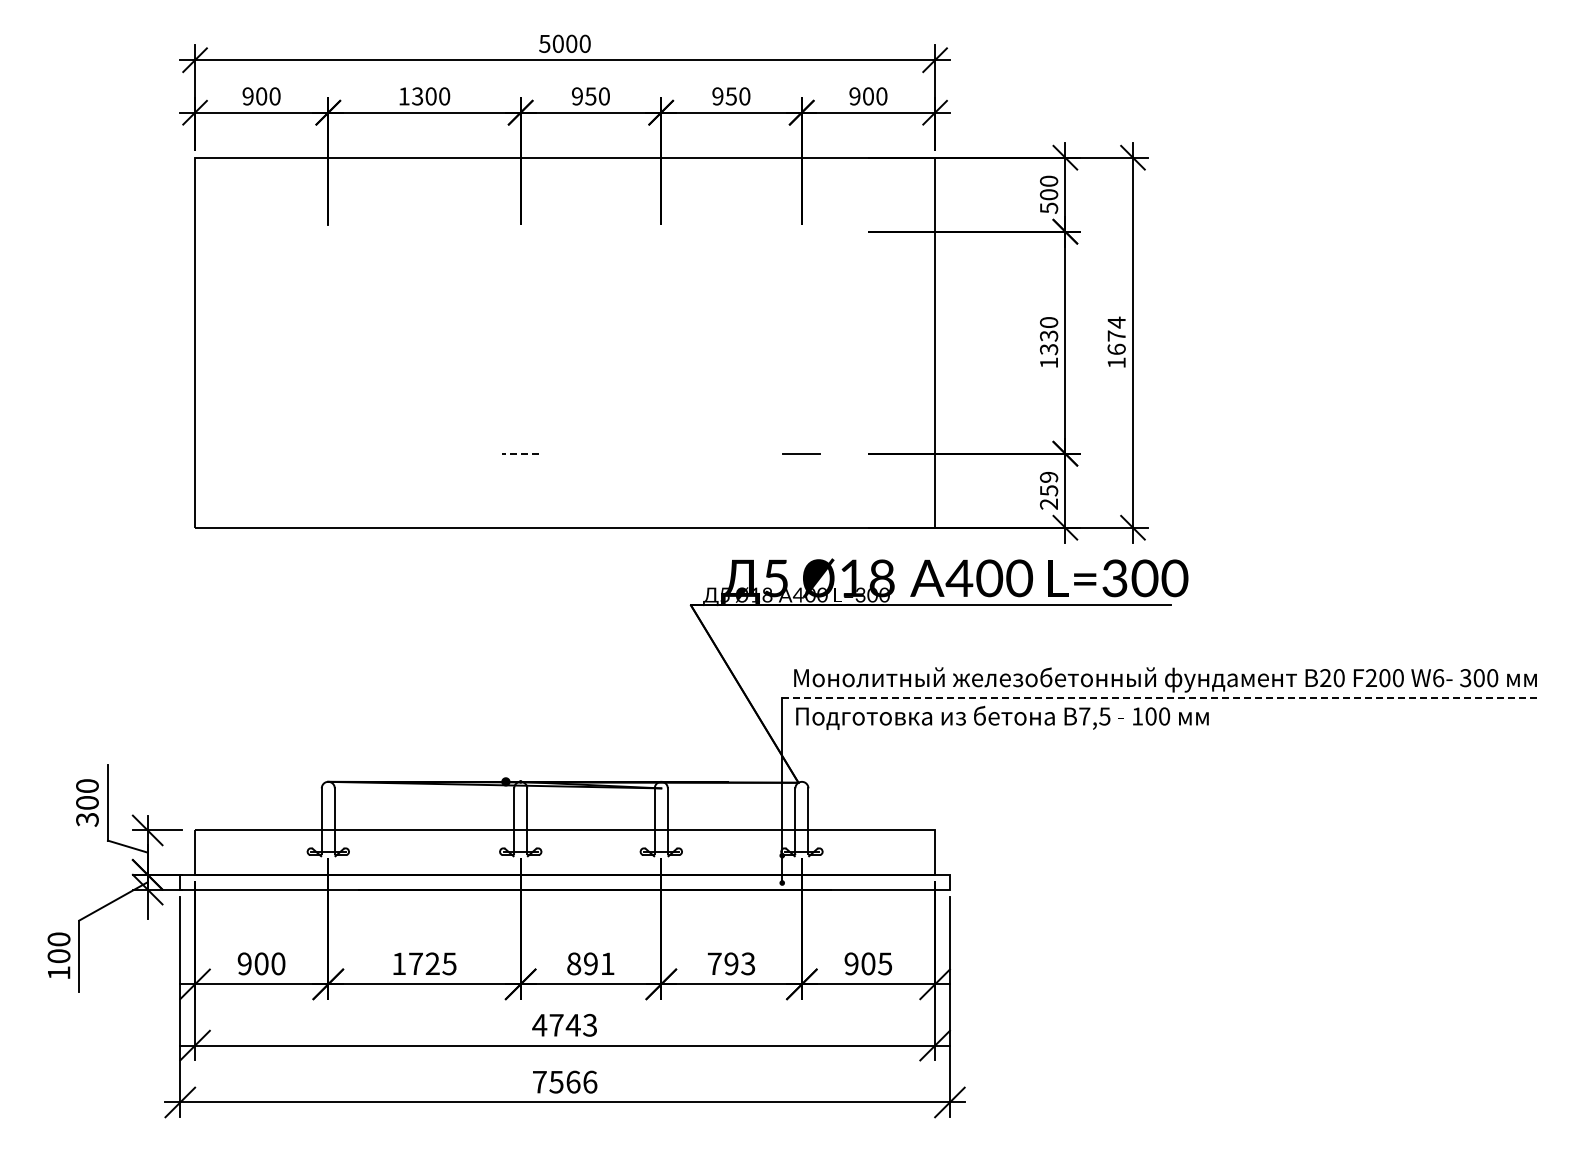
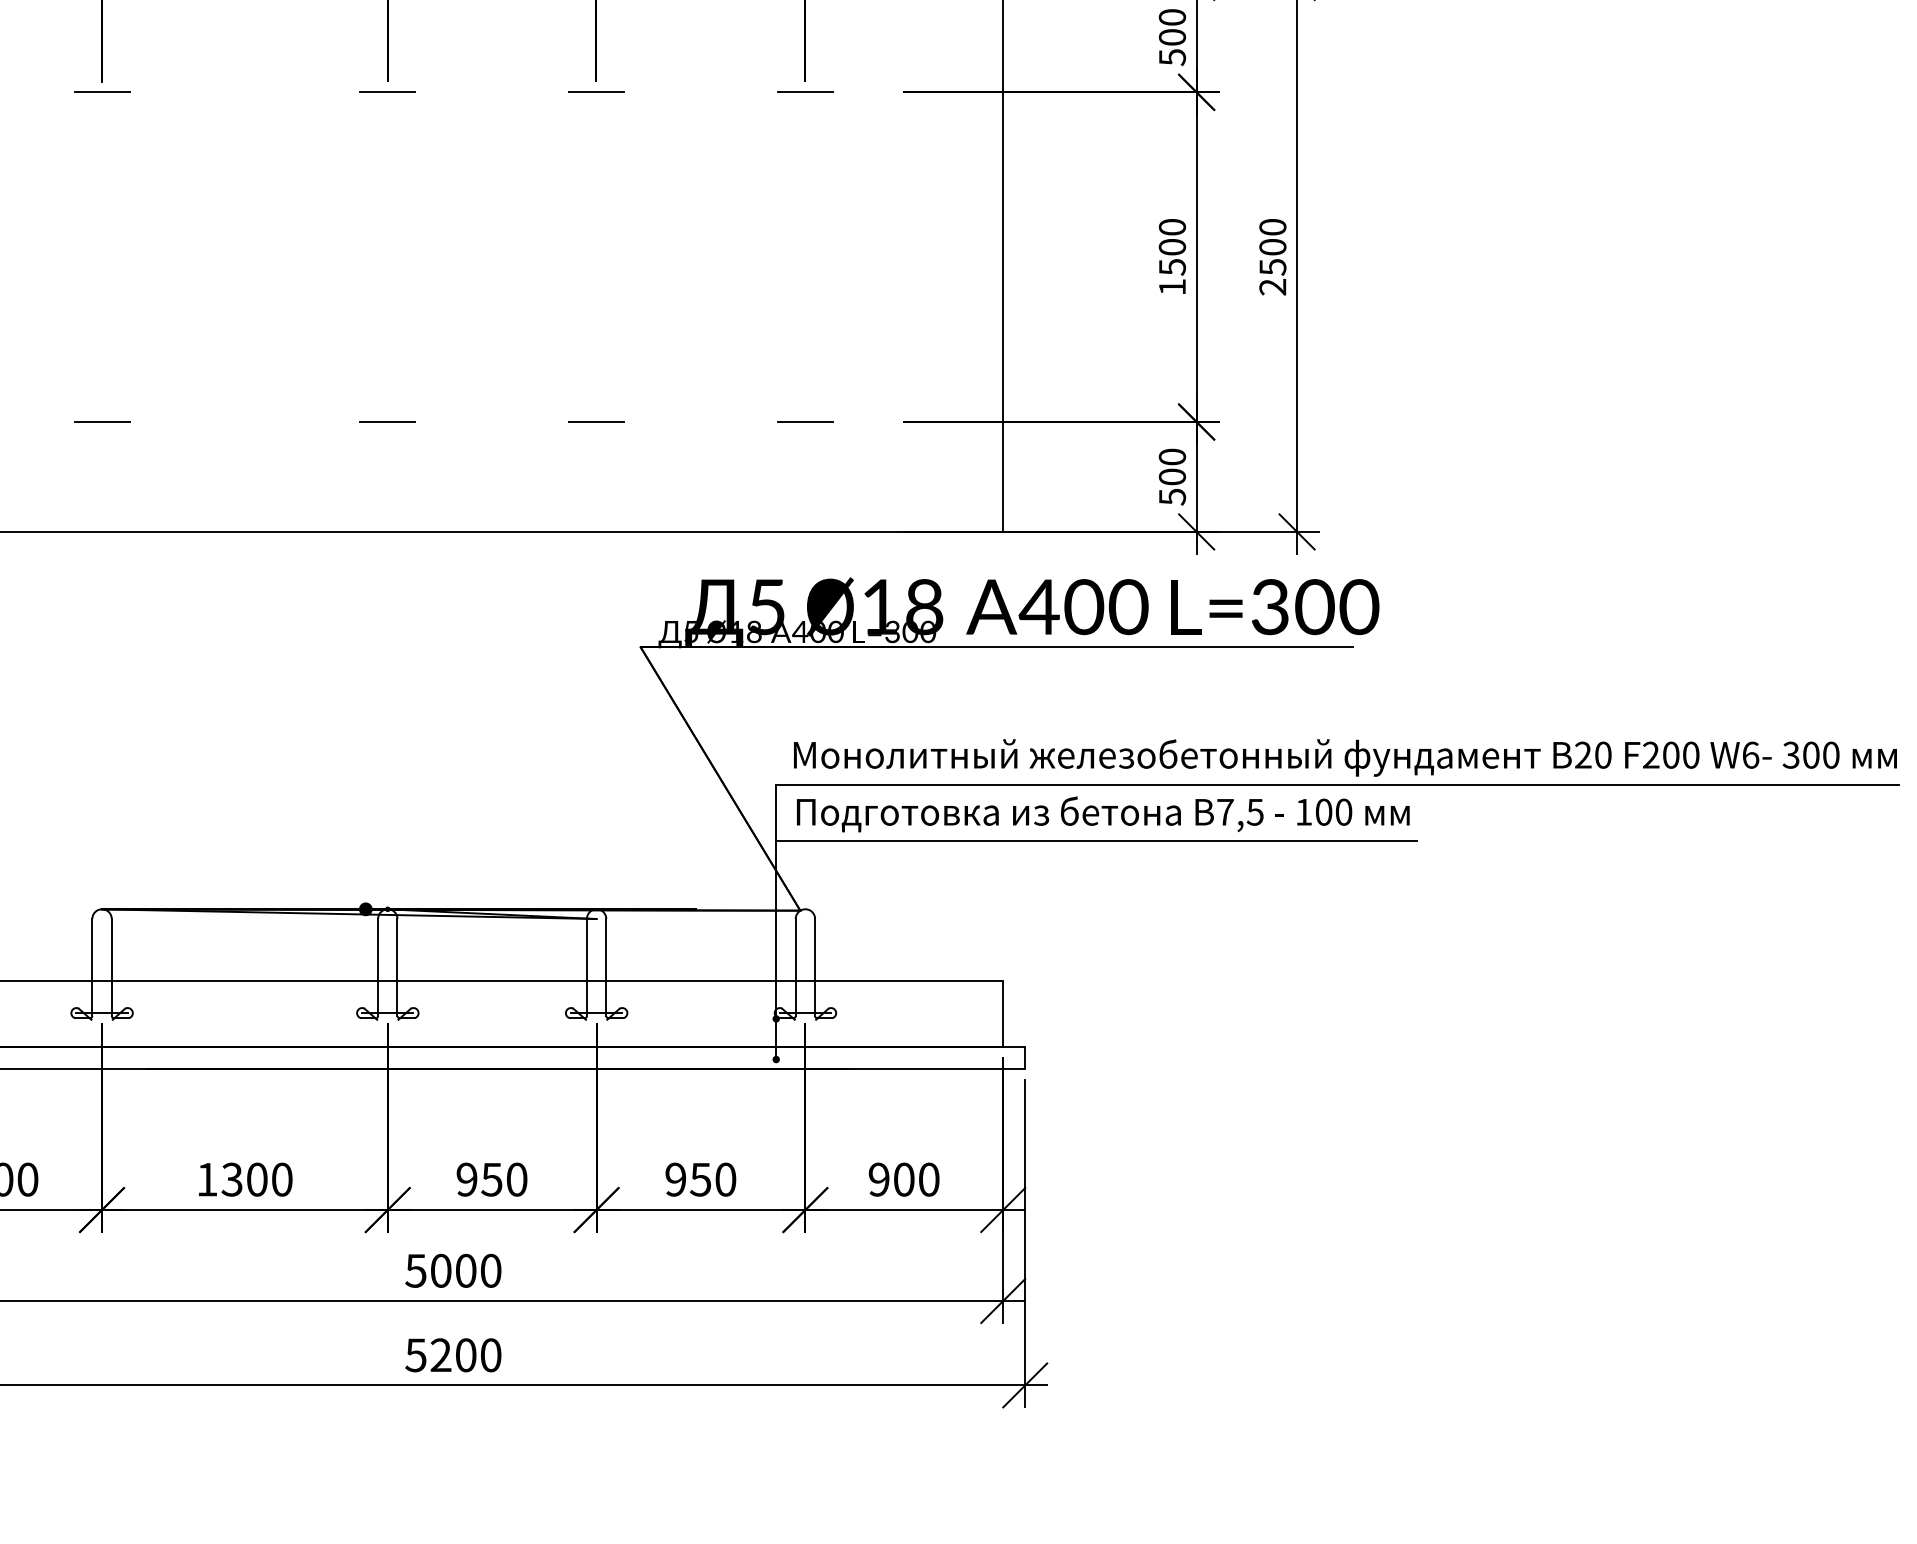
line: (327, 231) -> (100, 91), added
line: (520, 231) -> (387, 91), added
line: (660, 231) -> (595, 91), added
line: (801, 231) -> (804, 91), added
text: (1049, 342) -> (1173, 256), 1330 -> 1500
text: (1116, 342) -> (1272, 256), 1674 -> 2500
line: (327, 453) -> (100, 421), added
line: (520, 453) -> (387, 421), dashed -> solid
line: (661, 453) -> (596, 421), added
text: (1049, 490) -> (1173, 476), 259 -> 500
line: (1160, 697) -> (1337, 784), dashed -> solid
line: (997, 735) -> (1095, 840), added
text: (432, 963) -> (256, 1179), 1725 -> 1300
text: (590, 963) -> (491, 1179), 891 -> 950
text: (731, 963) -> (700, 1179), 793 -> 950
text: (885, 963) -> (929, 1179), 905 -> 900
text: (564, 1024) -> (452, 1269), 4743 -> 5000
text: (564, 1081) -> (452, 1354), 7566 -> 5200

